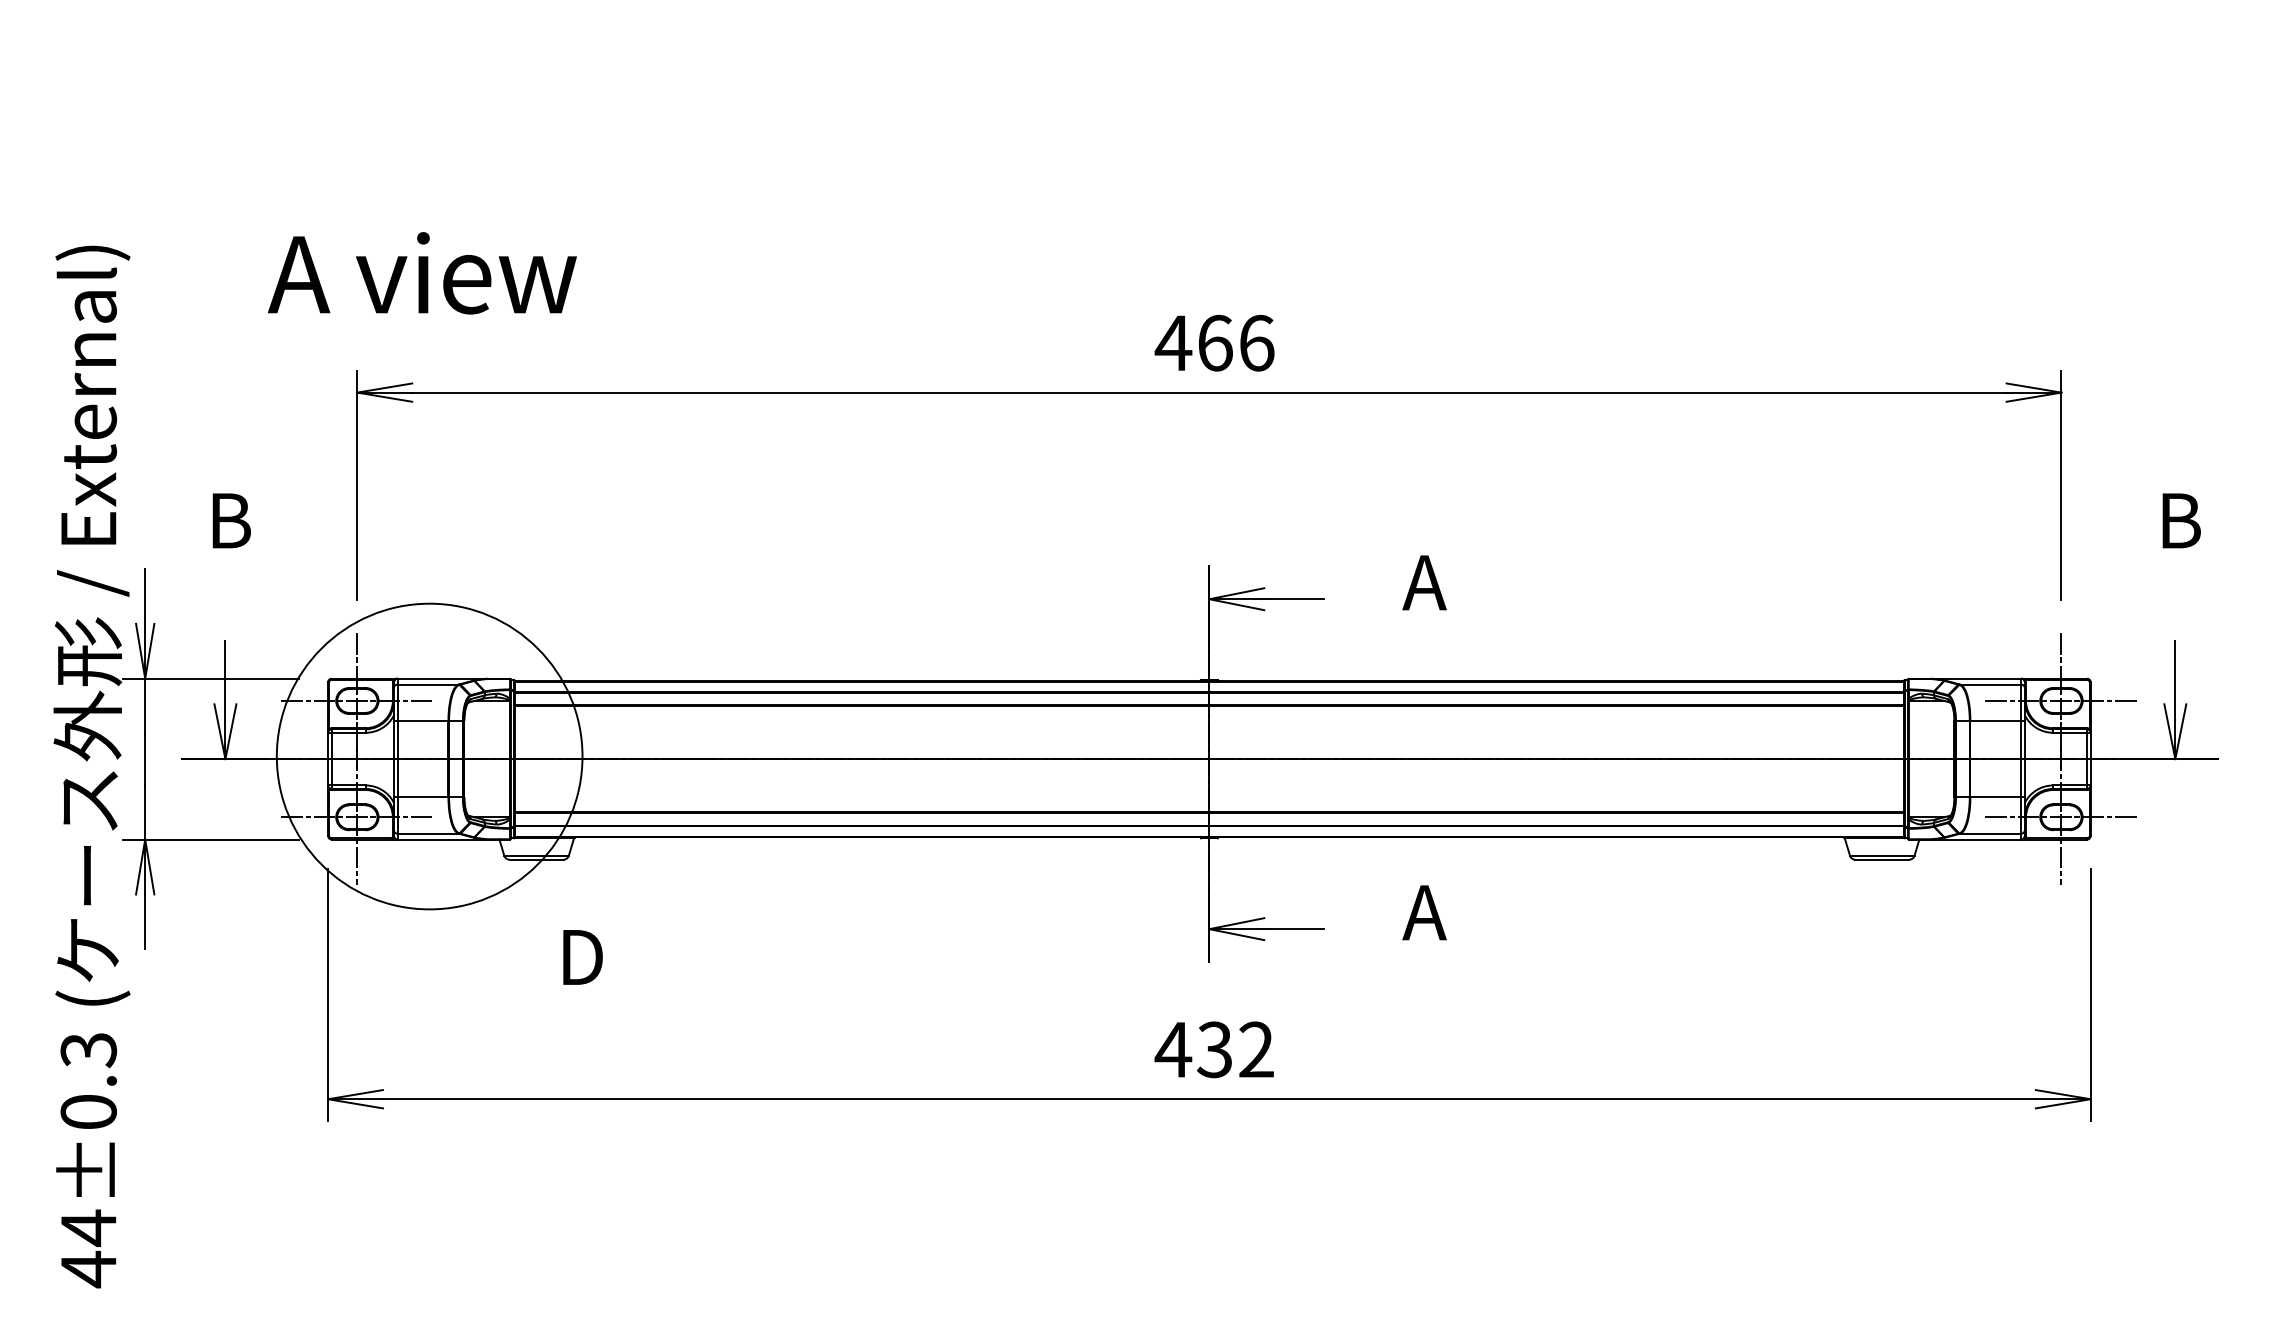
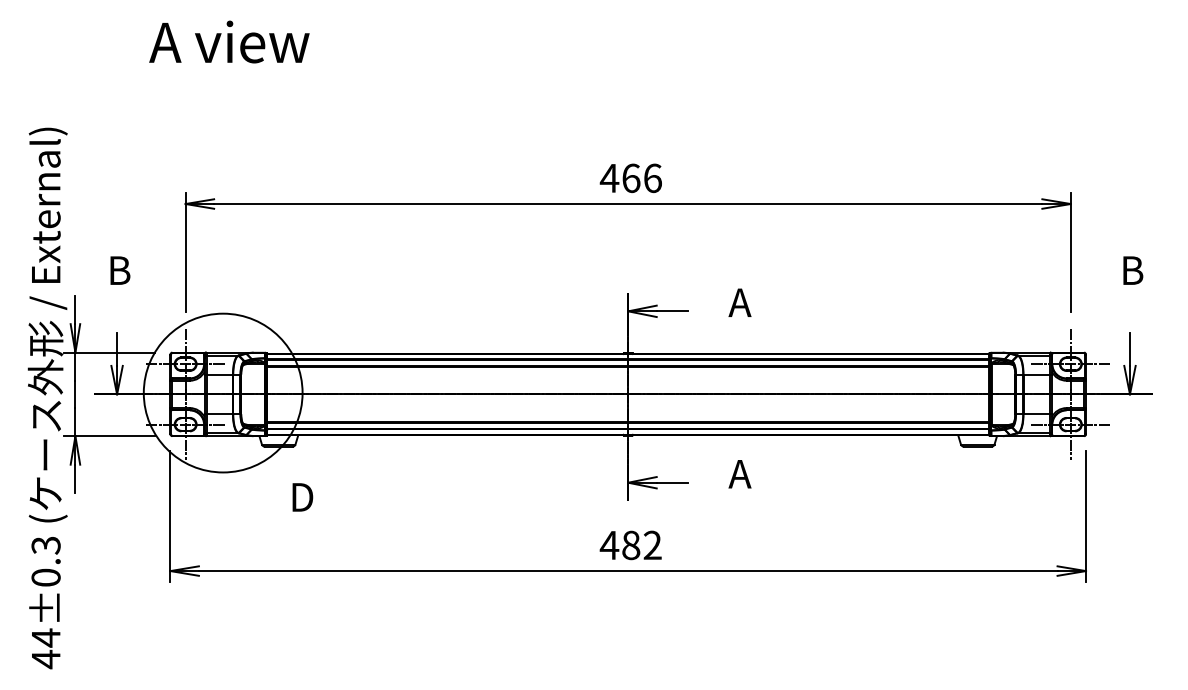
text: (422, 272) -> (229, 41), moved
text: (1213, 1048) -> (630, 544), 432 -> 482

